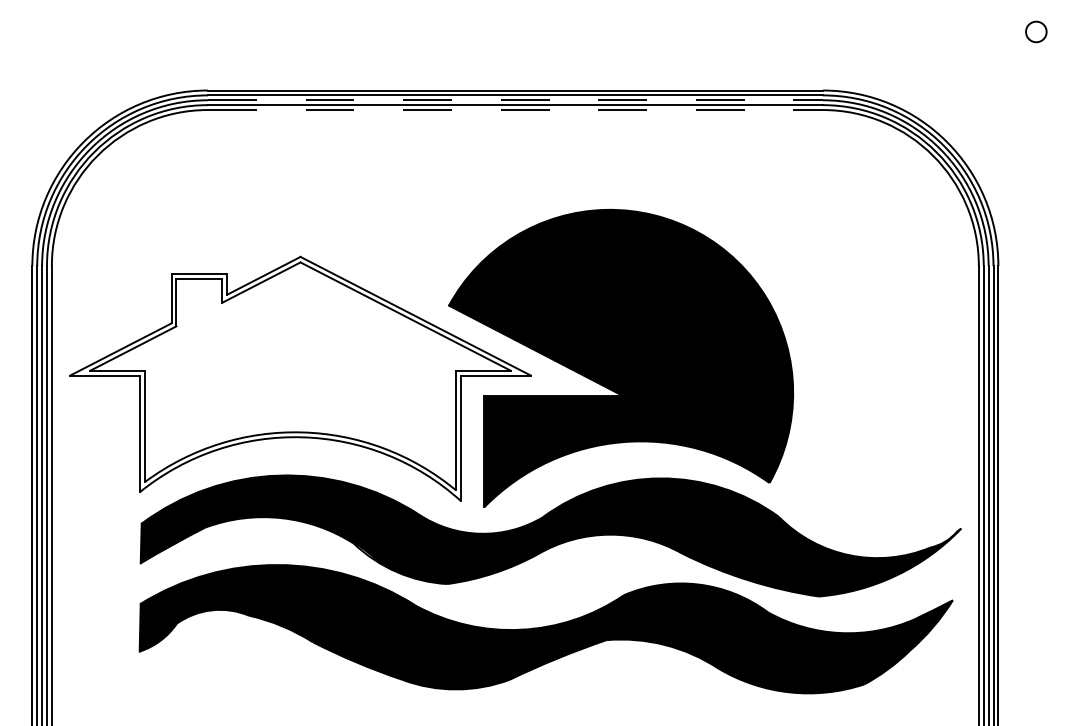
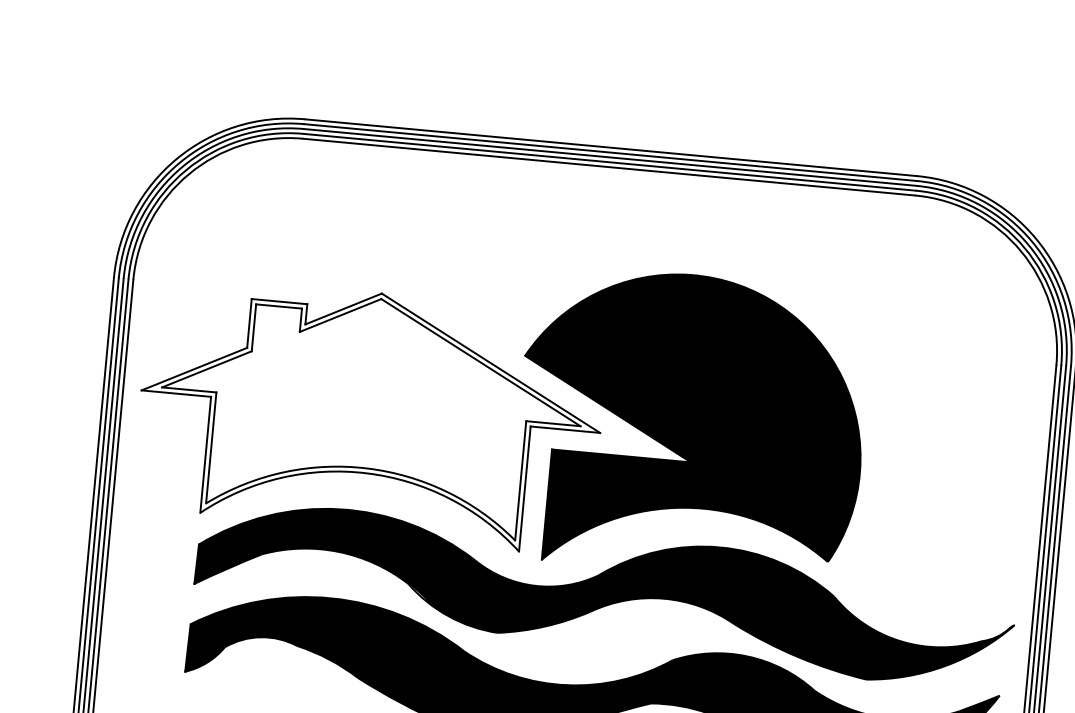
line: (515, 100) -> (610, 157), dashed -> solid
line: (515, 110) -> (609, 167), dashed -> solid

